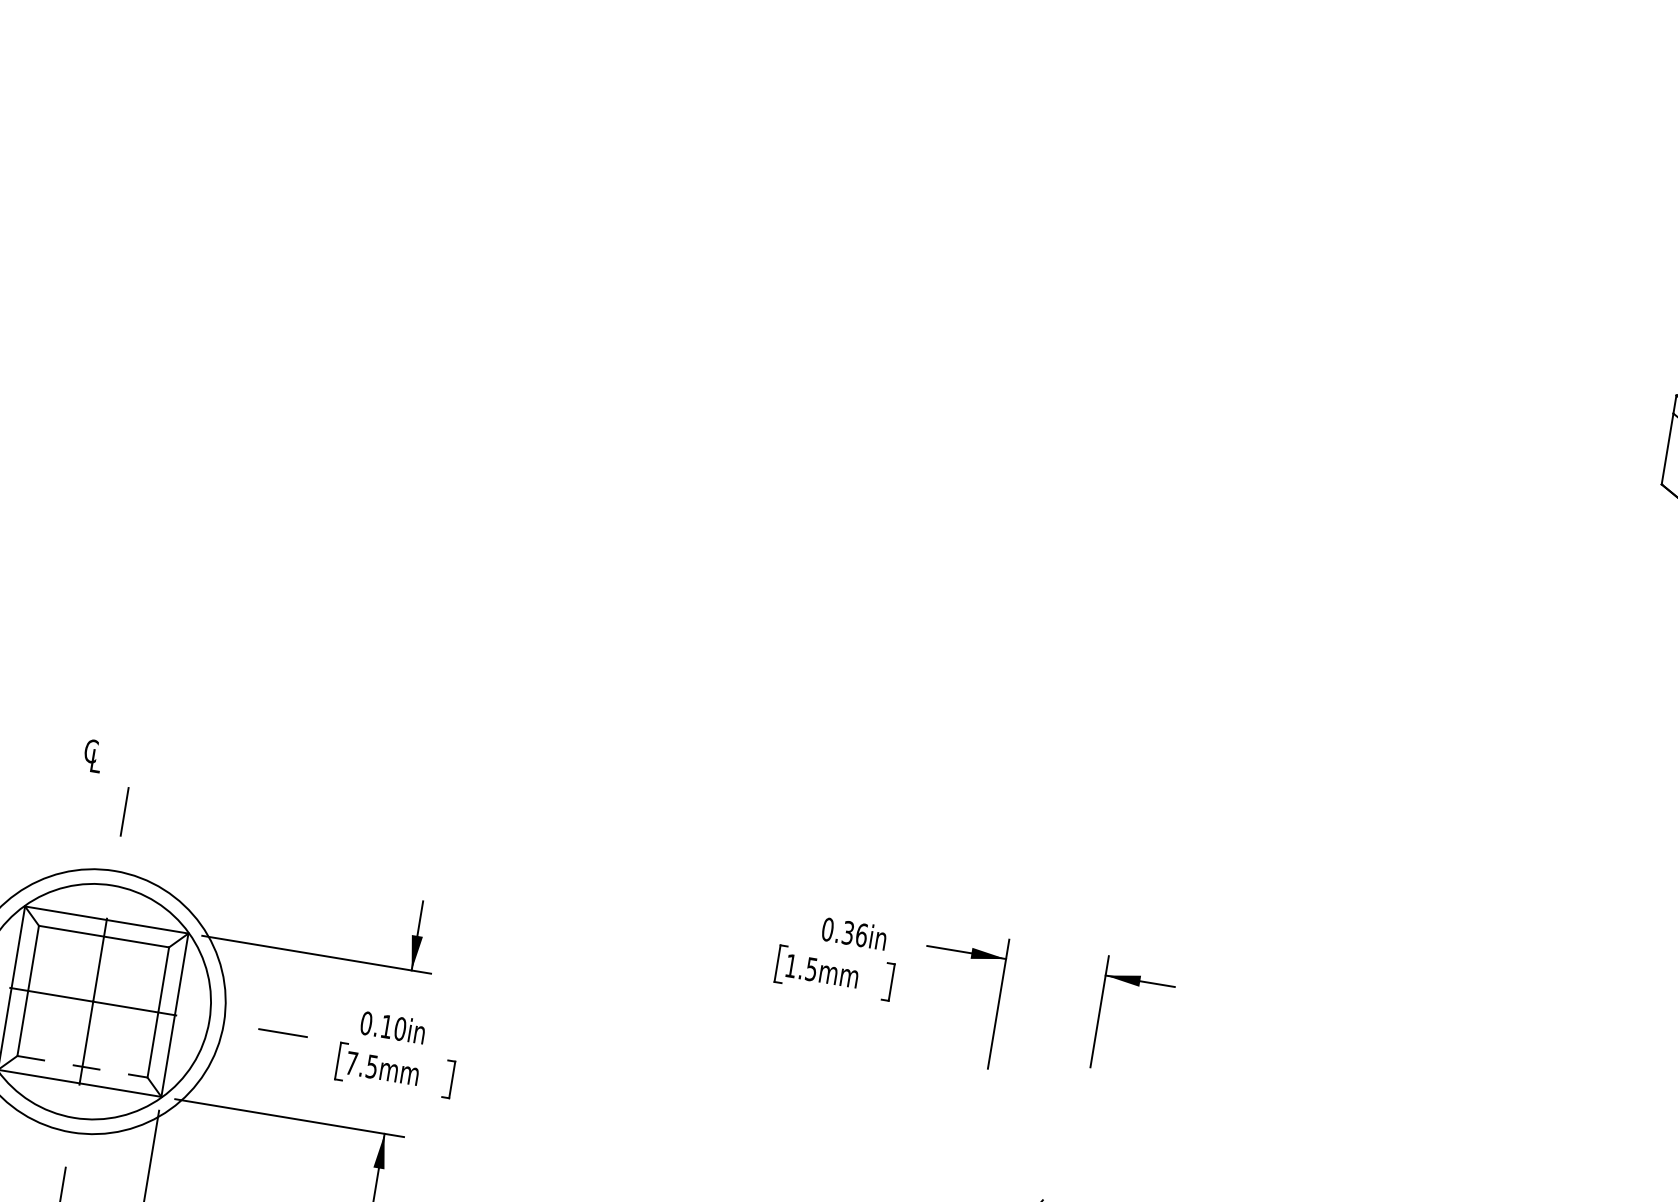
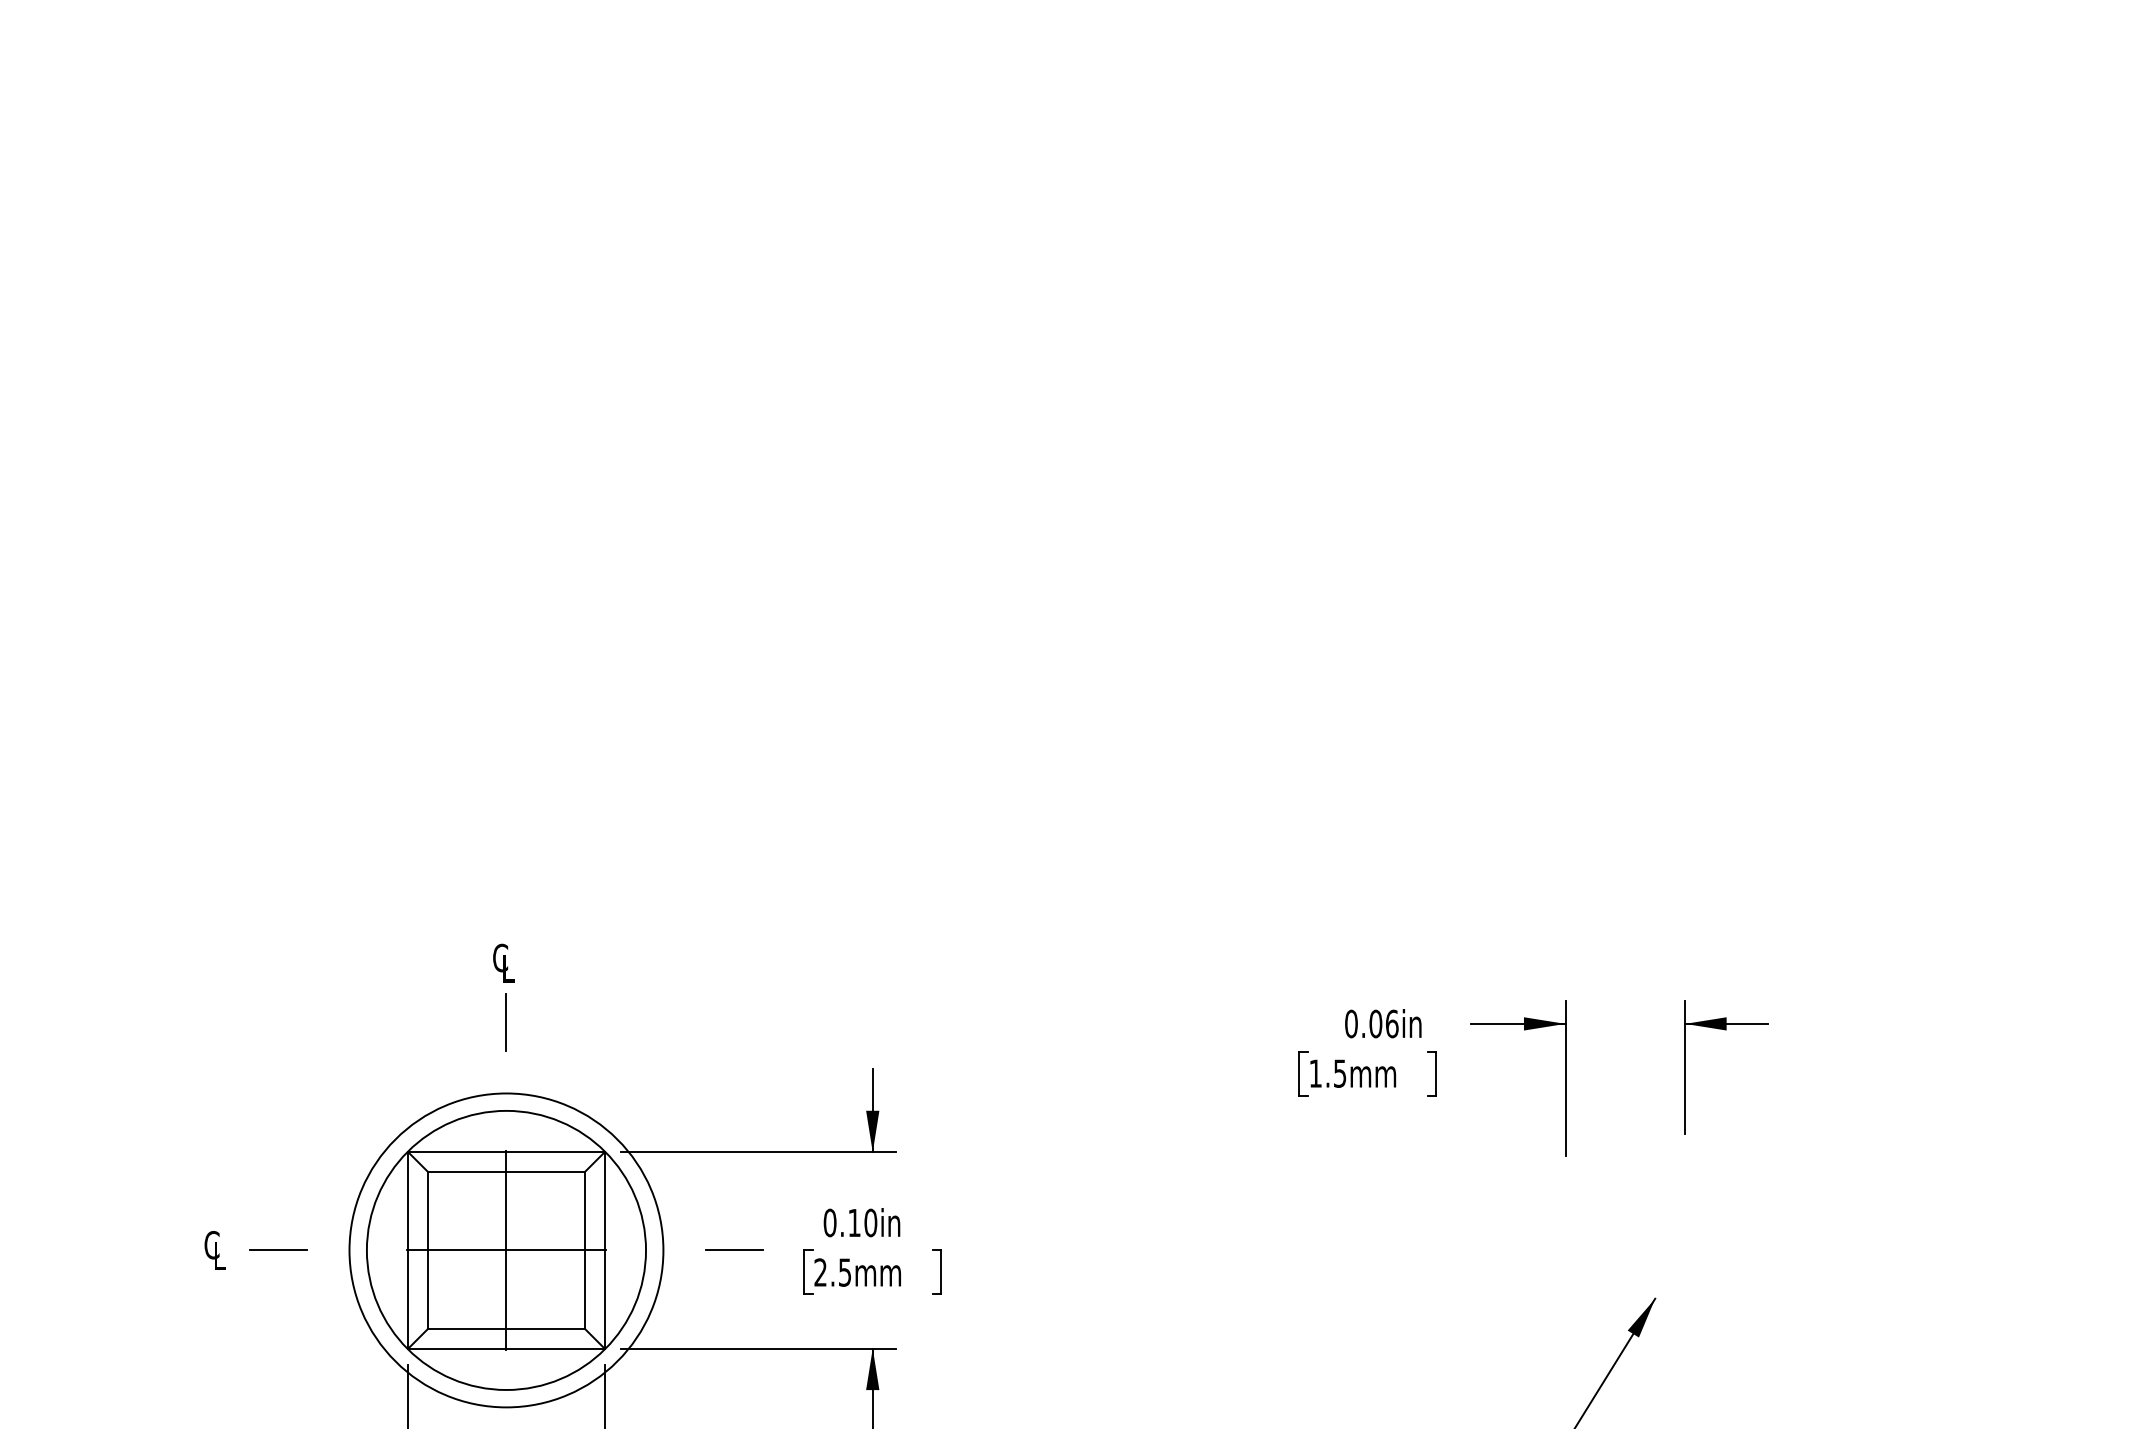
text: (93, 755) -> (503, 962), moved
text: (847, 932) -> (1375, 1023), 0.36in -> 0.06in
text: (351, 1063) -> (820, 1272), 7.5mm -> 2.5mm
line: (82, 1066) -> (506, 1328), dashed -> solid

